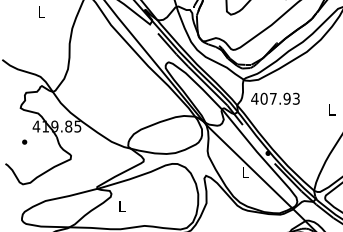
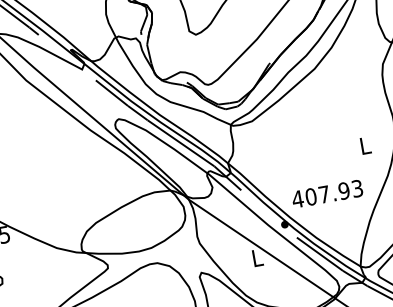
text: (275, 98) -> (327, 193), moved

